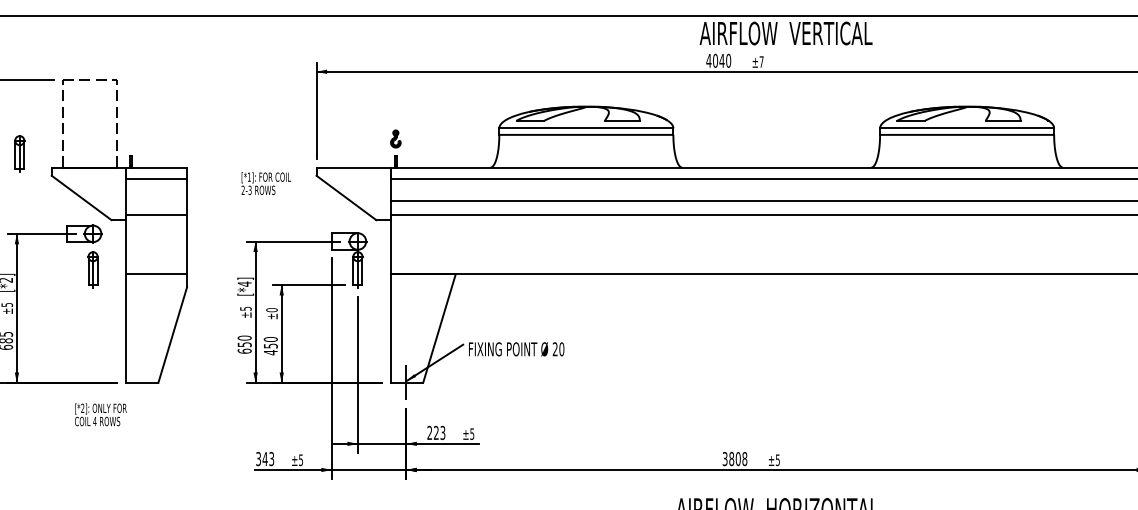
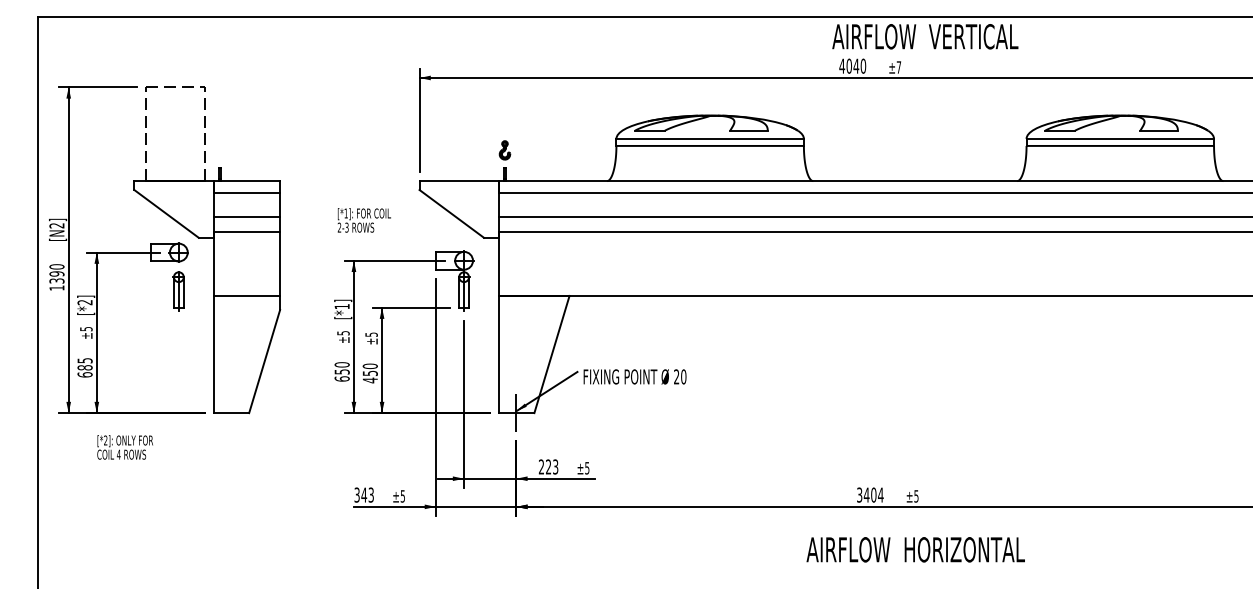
part: (19, 153) -> (99, 166), removed
text: (265, 183) -> (363, 220), moved
line: (156, 200) -> (247, 216), added
text: (244, 283) -> (341, 306), [*4] -> [*1]
text: (271, 309) -> (371, 334), ±0 -> ±5
text: (100, 414) -> (124, 447), moved
text: (737, 458) -> (873, 494), 3808 -> 3404

